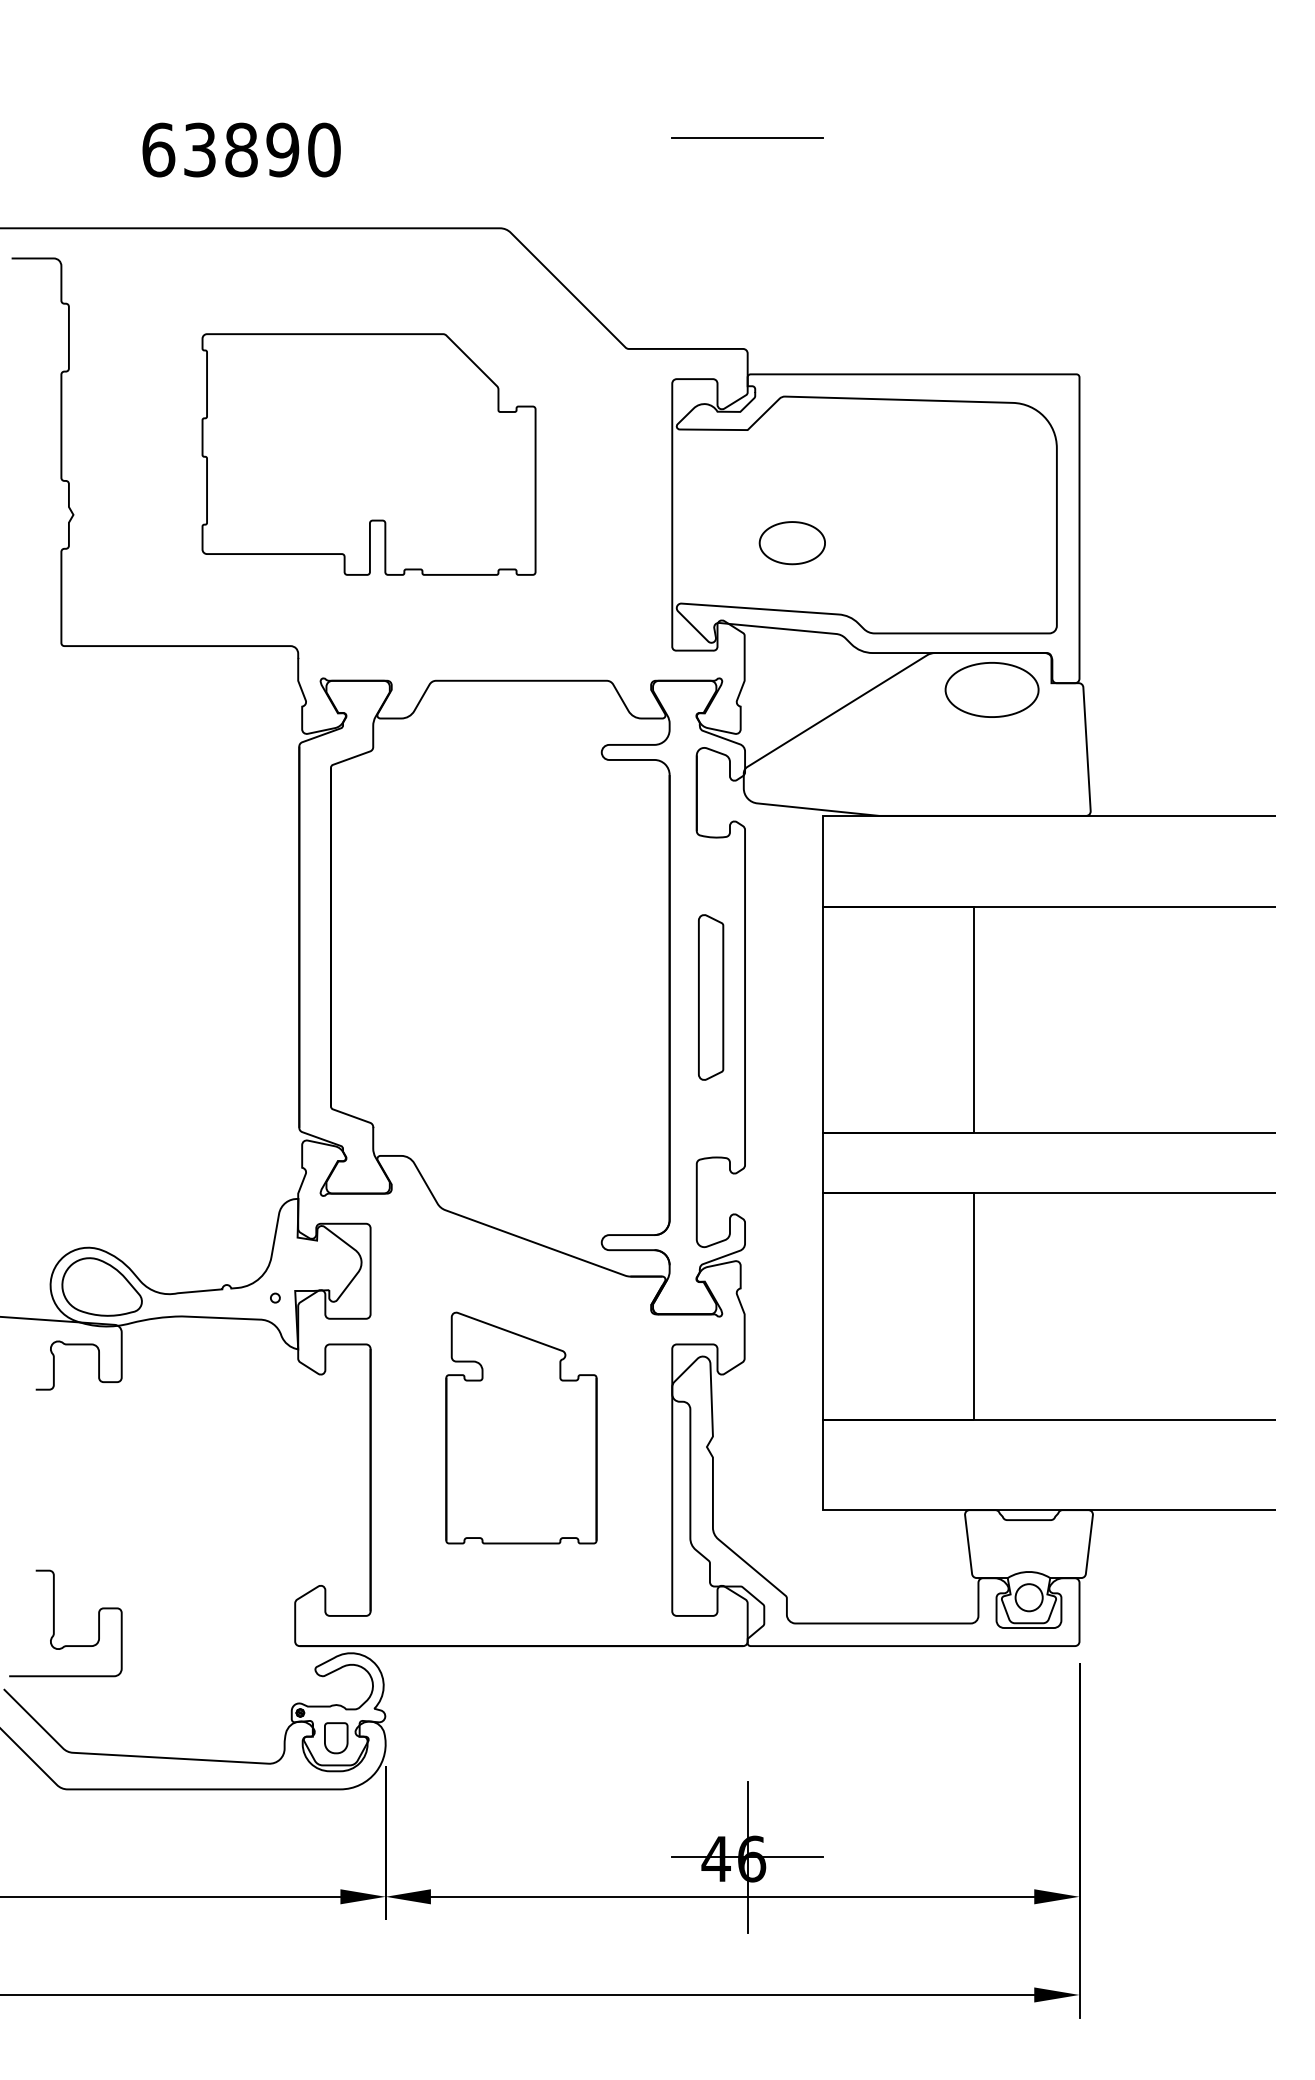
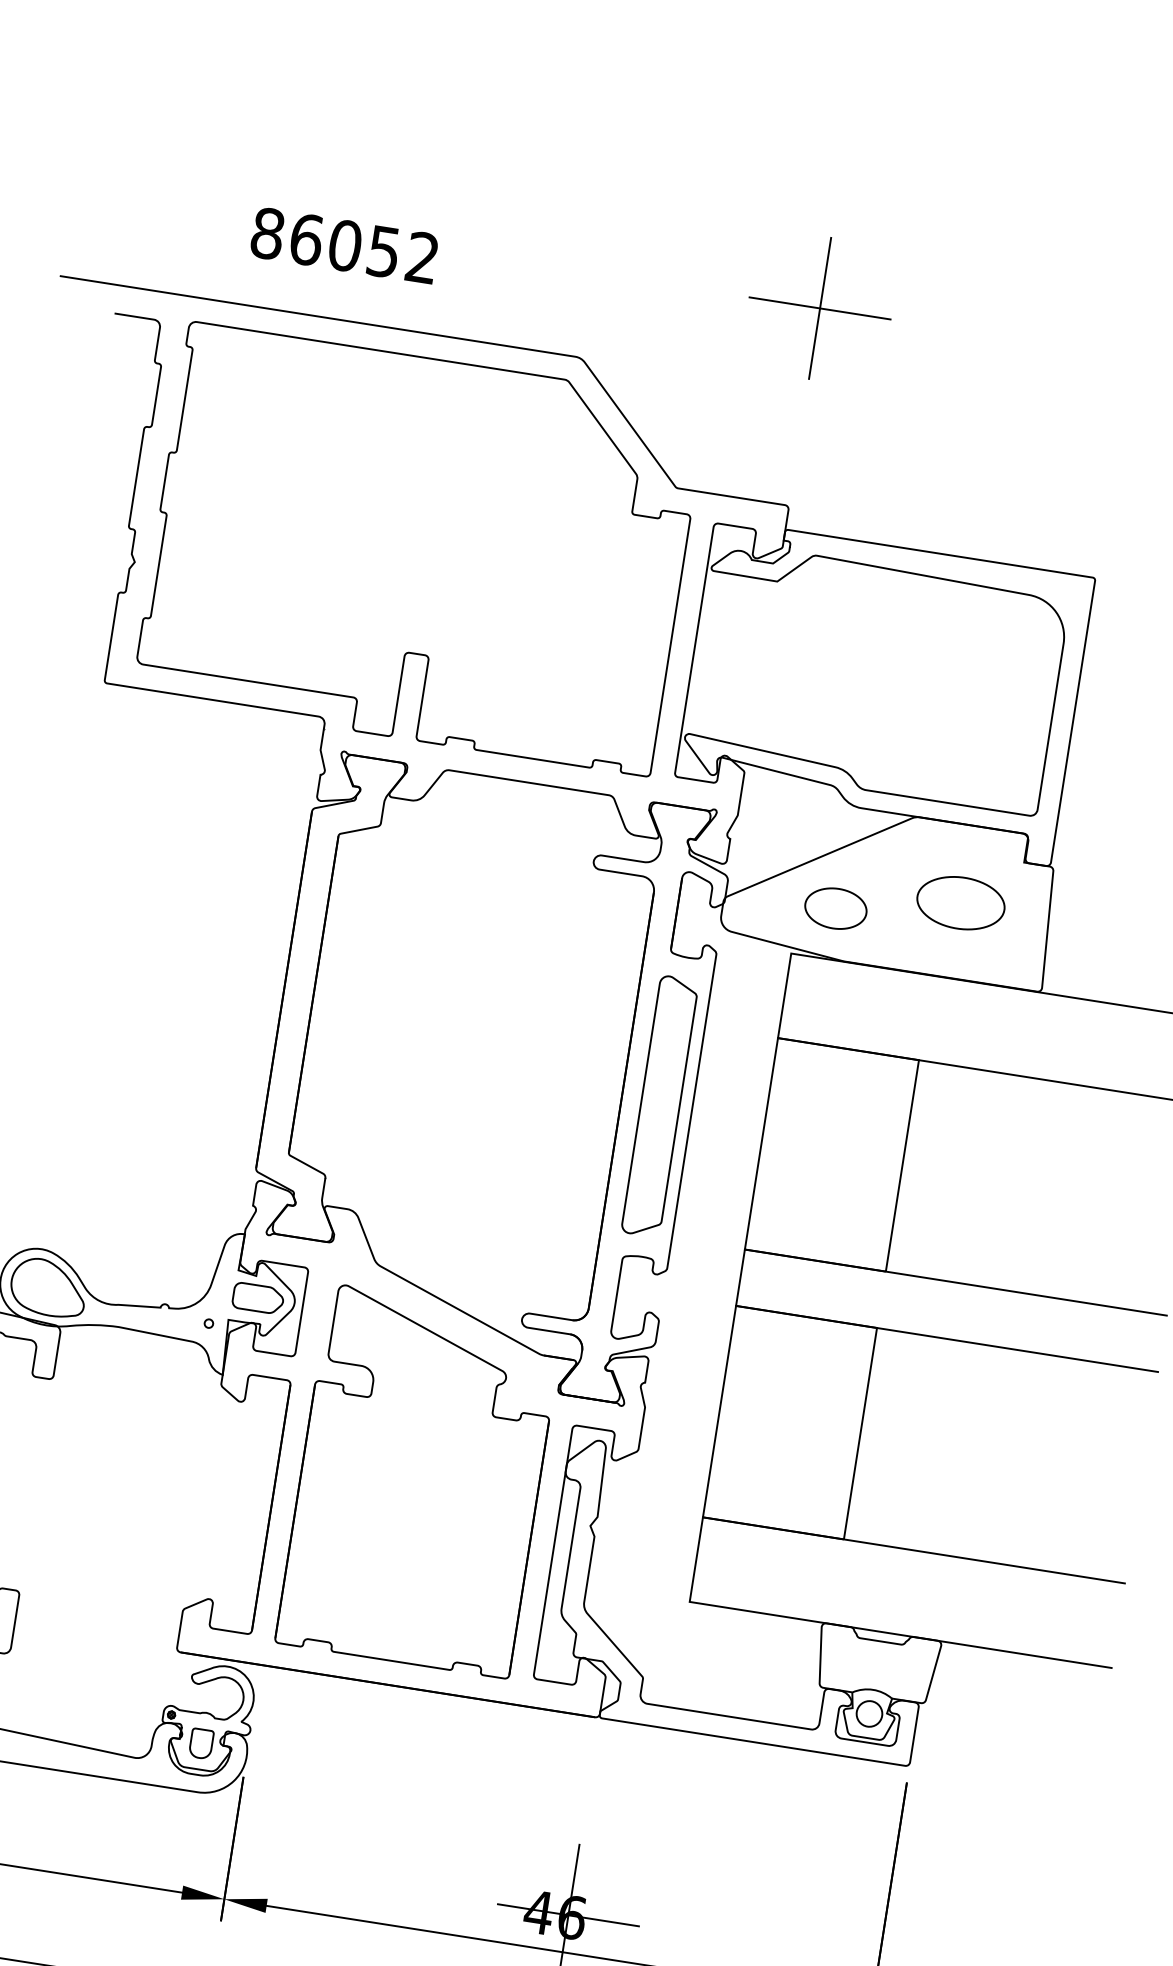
line: (747, 137) -> (819, 308), added
text: (241, 149) -> (345, 245), 63890 -> 86052
part: (368, 454) -> (419, 548), size x1.67
part: (791, 543) -> (835, 908), moved
part: (991, 689) -> (960, 902), moved
part: (710, 997) -> (659, 1106), size x1.67
part: (322, 1263) -> (258, 1298), added
part: (521, 1427) -> (419, 1480), size x1.67

